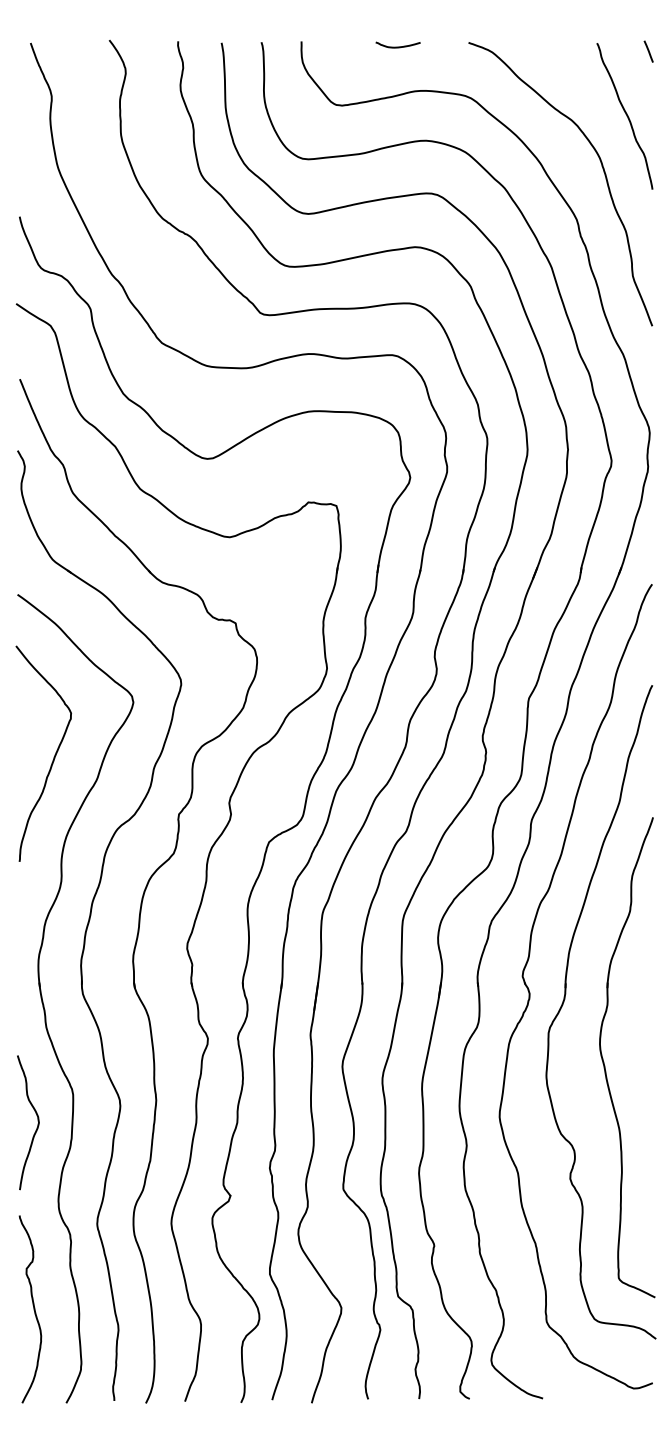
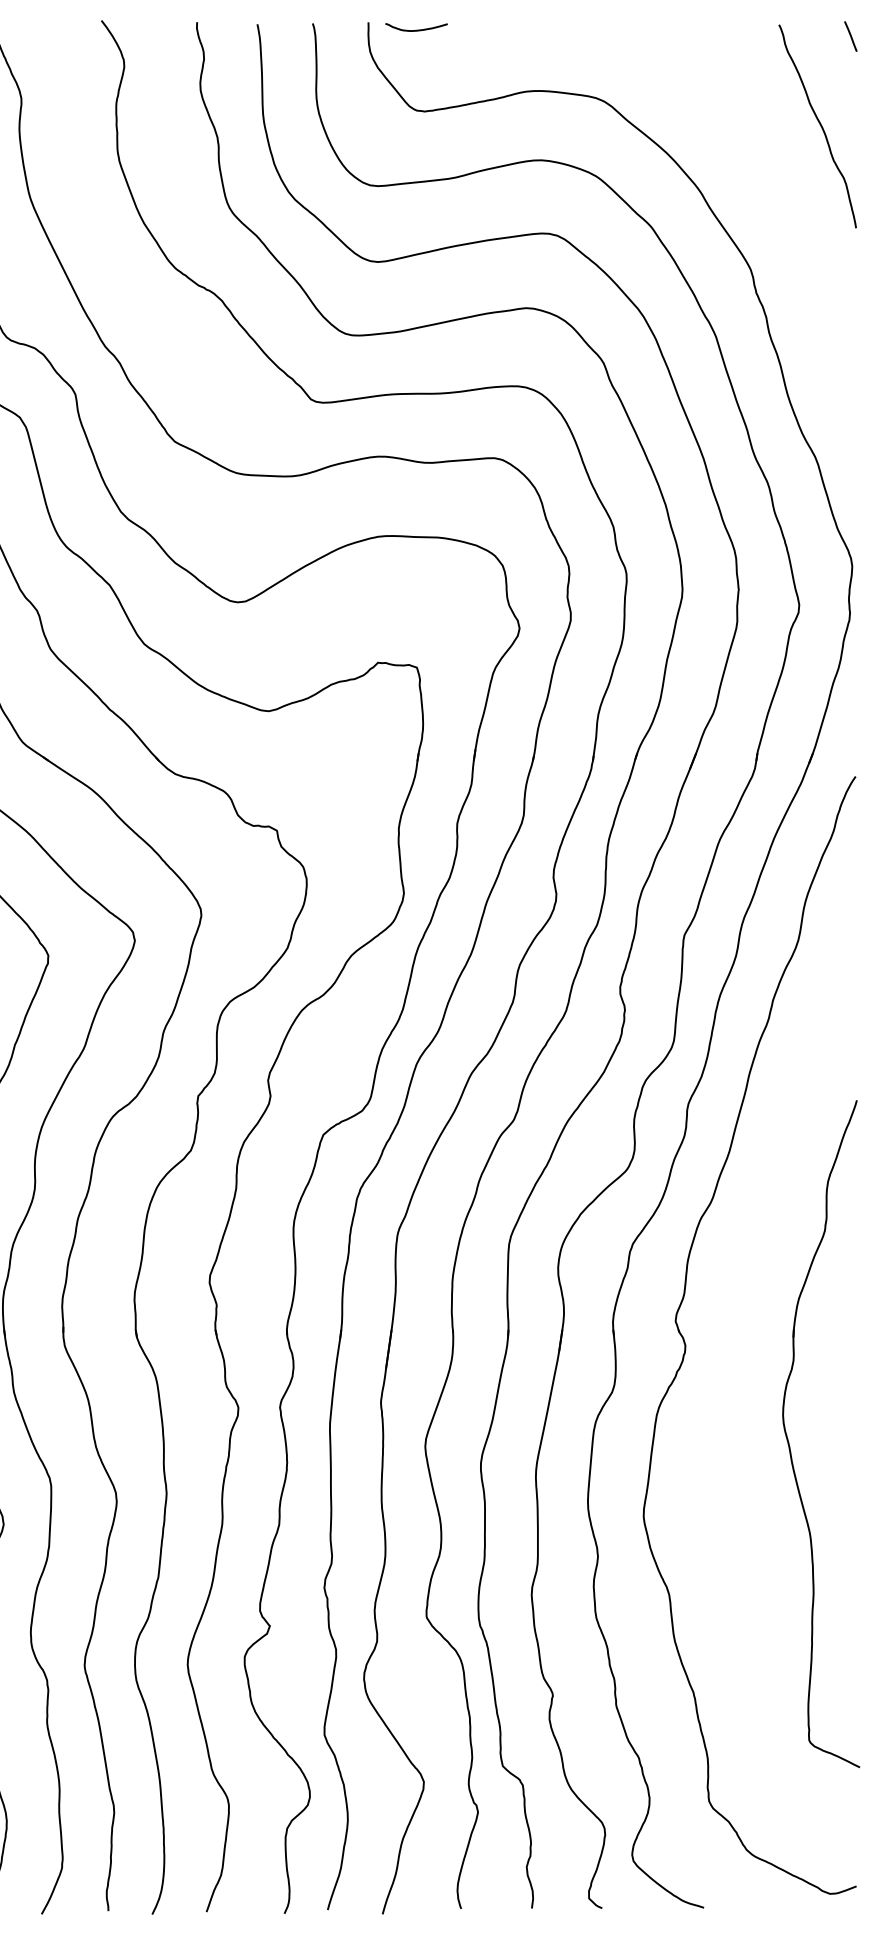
curve: (397, 46) -> (415, 29), moved
curve: (602, 169) -> (786, 200), removed
part: (565, 999) -> (735, 1353), removed

